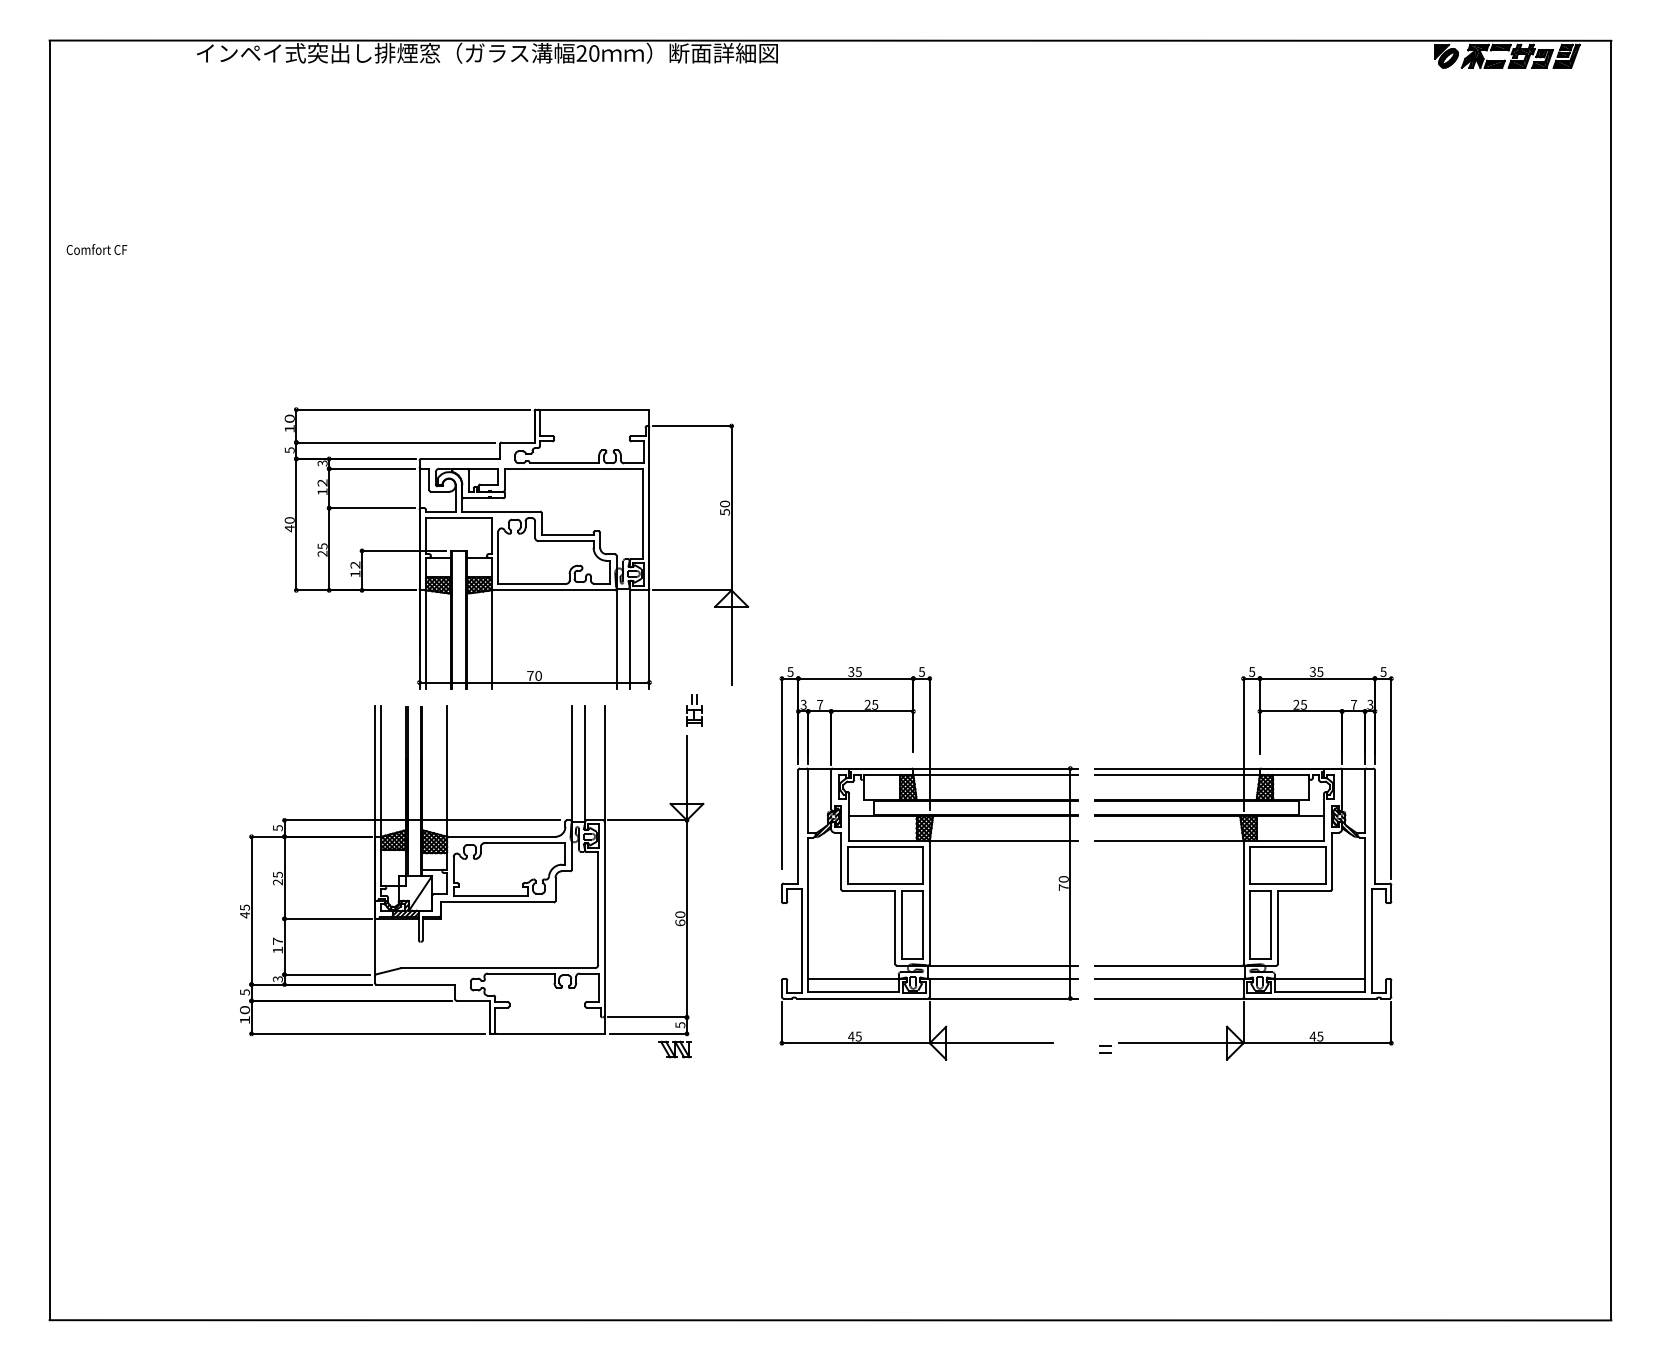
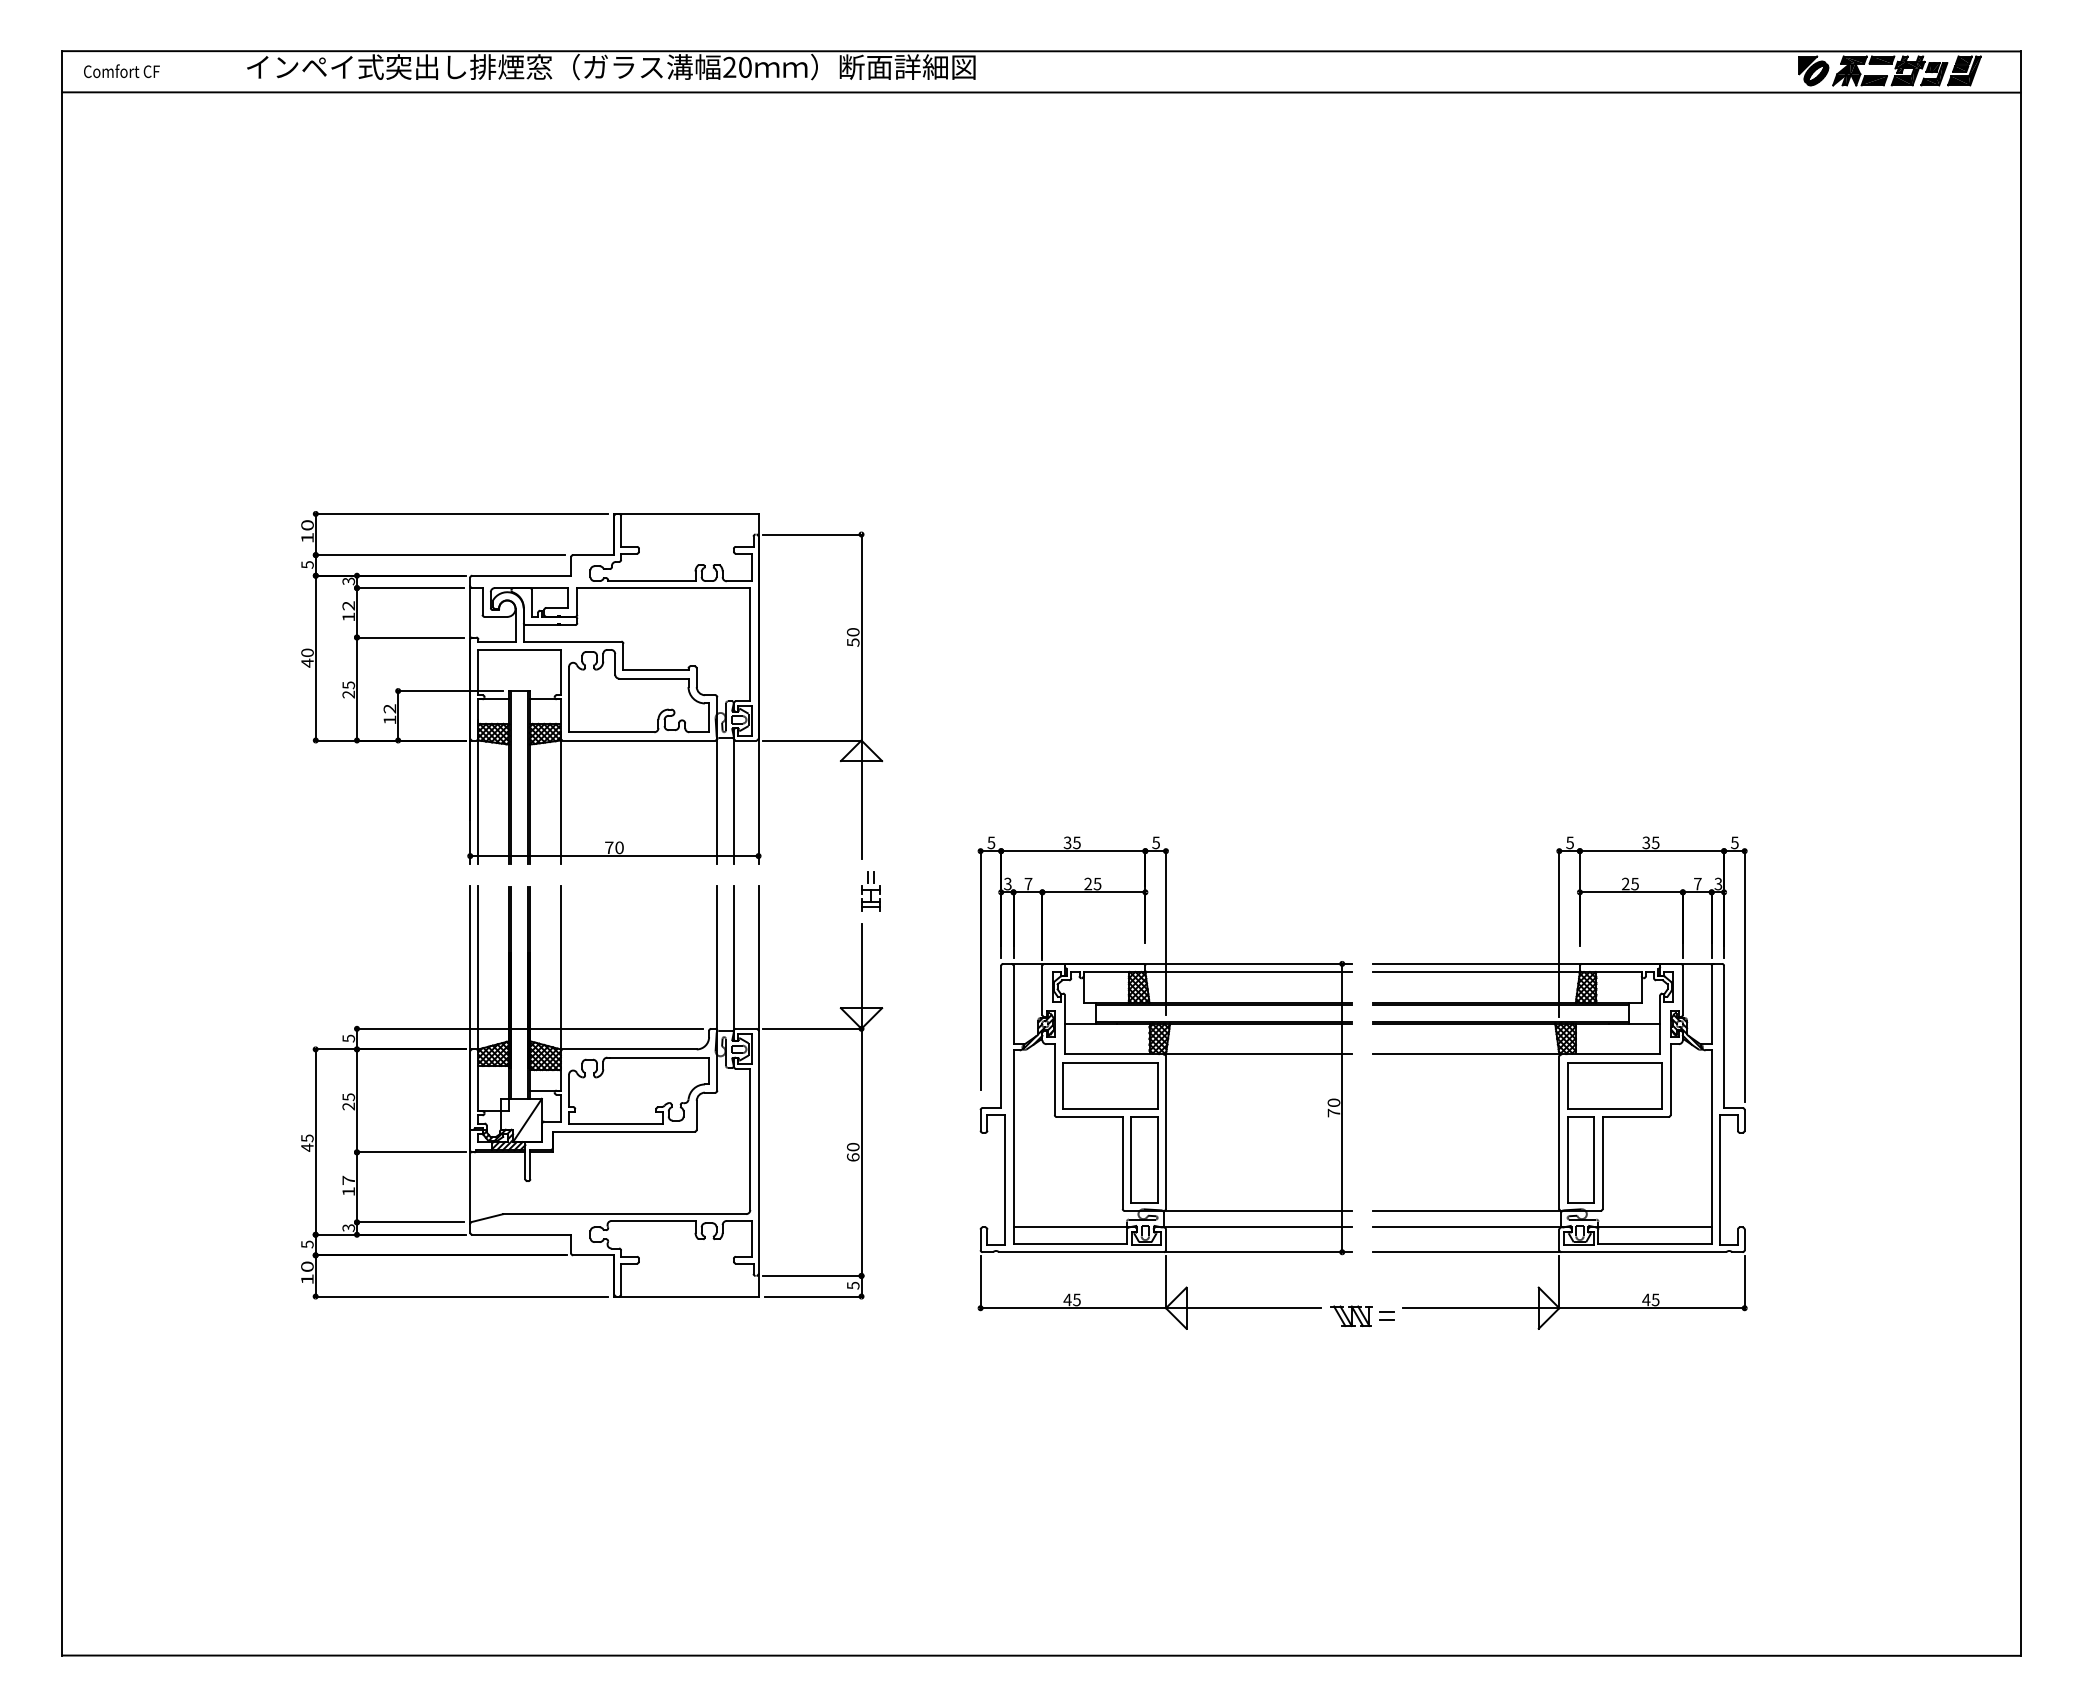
line: (830, 73) -> (1041, 92), added
text: (96, 249) -> (121, 71), moved
part: (517, 548) -> (592, 687), moved
part: (674, 1048) -> (1351, 1315), moved

